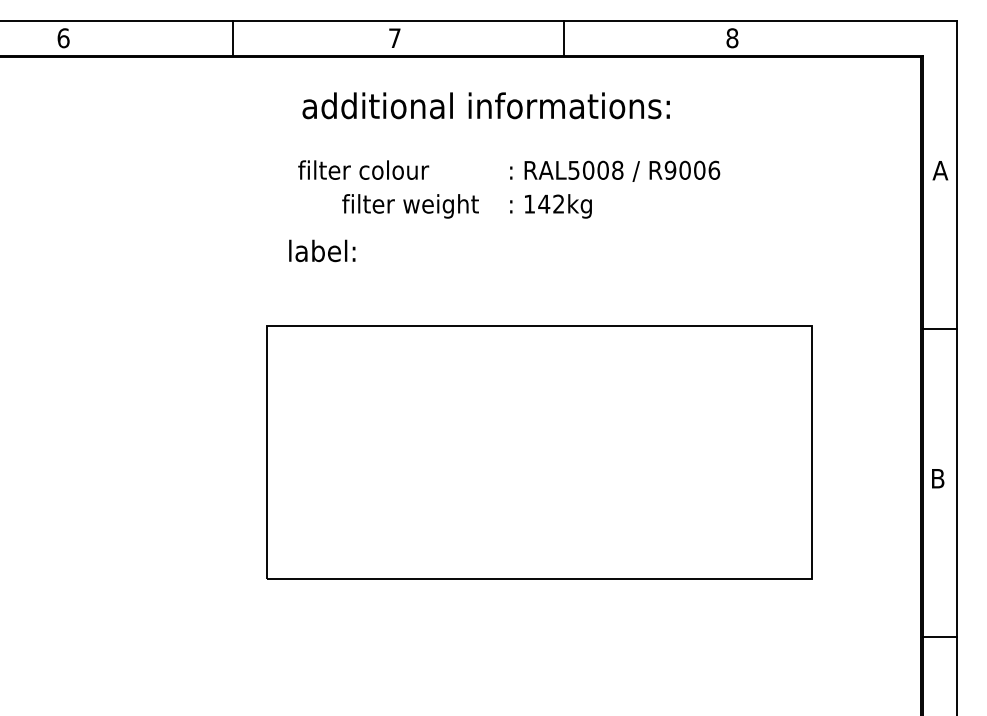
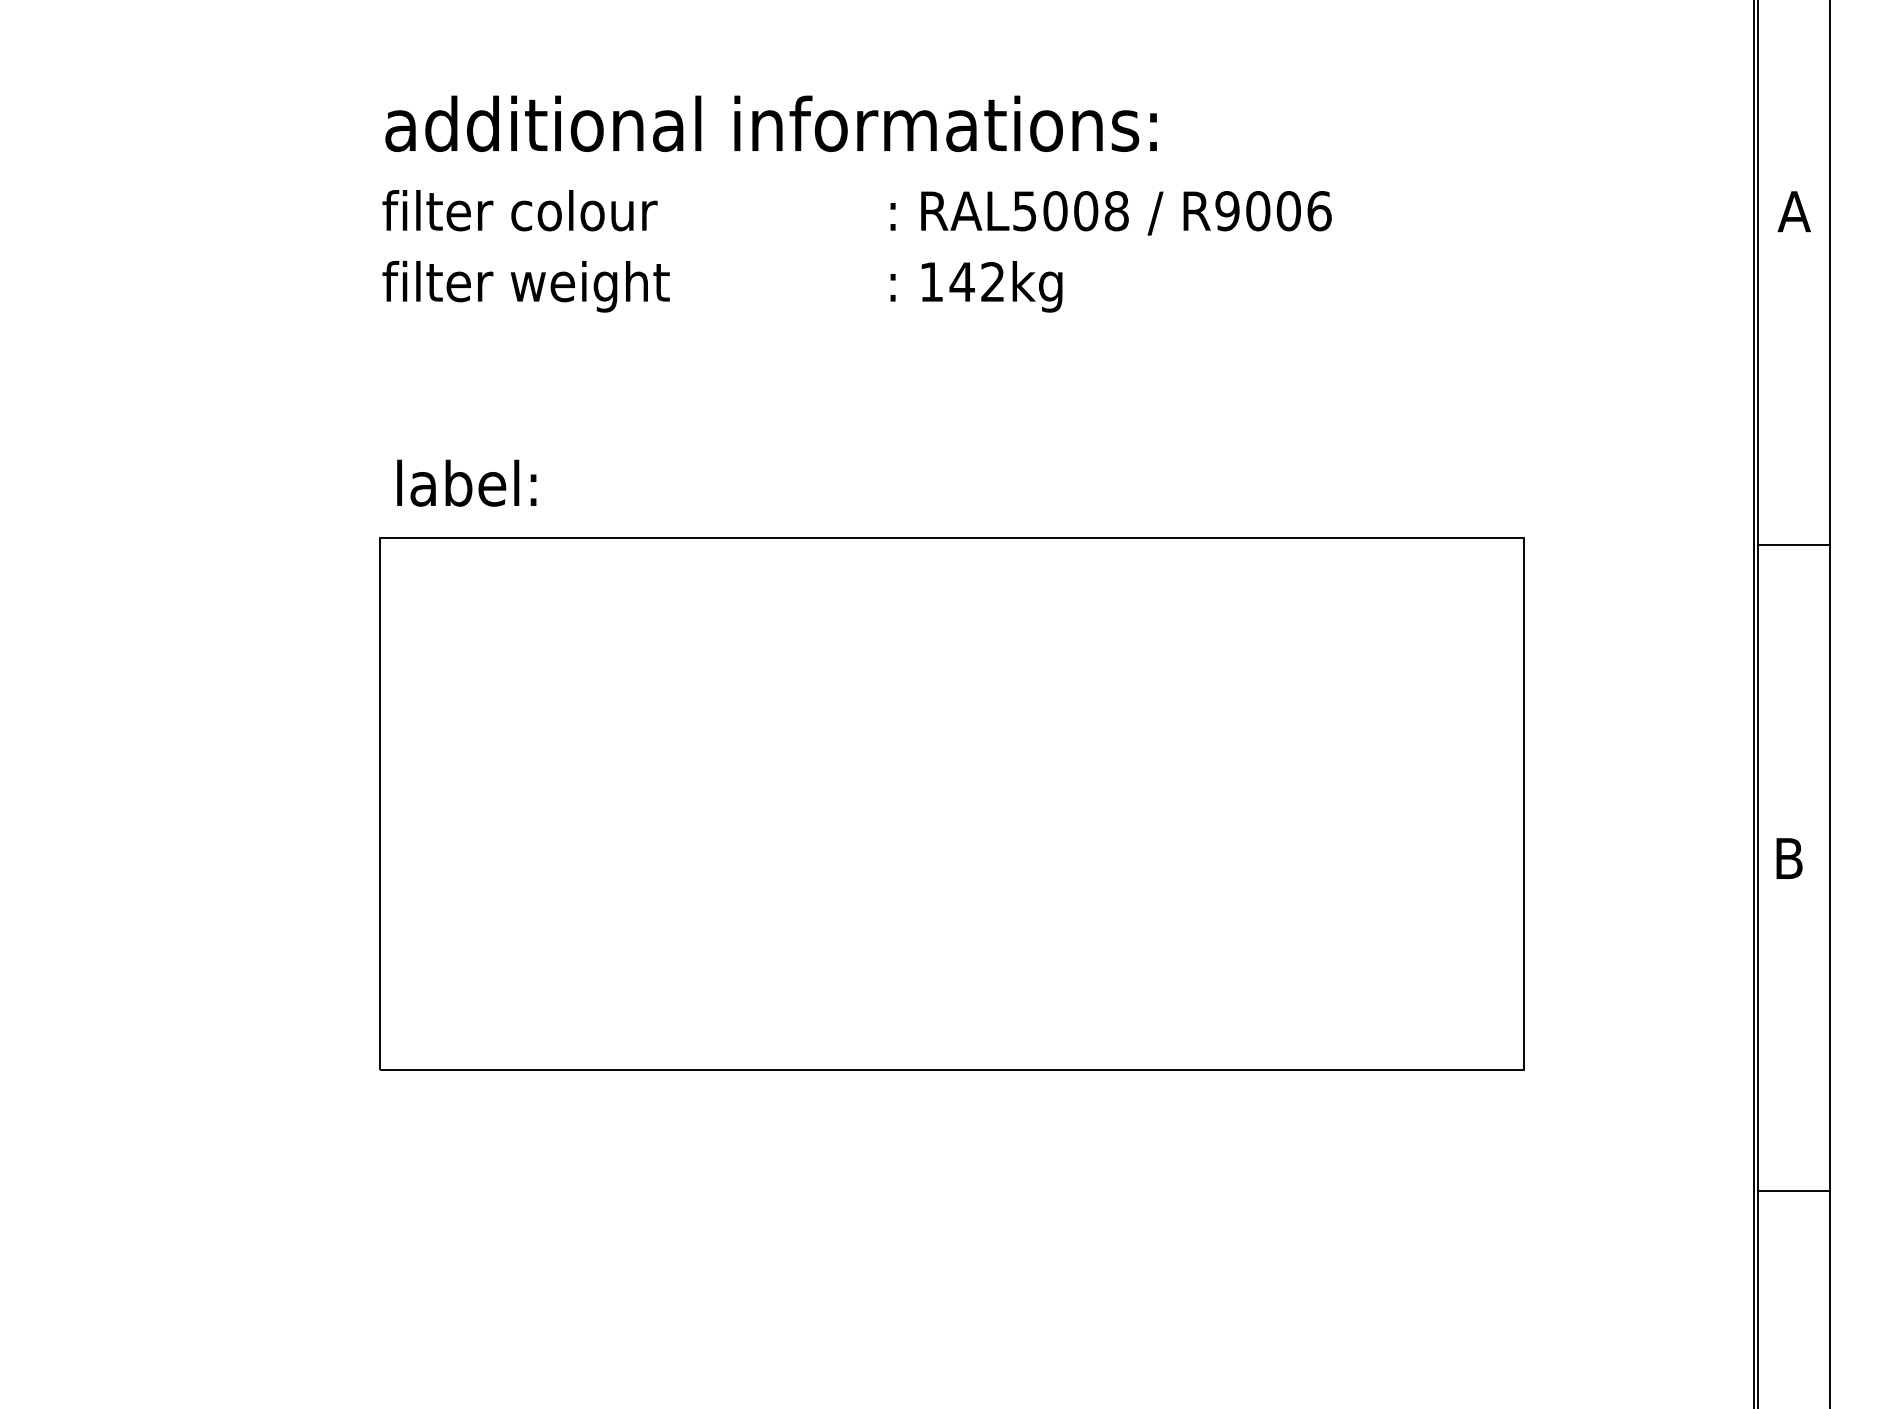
text: (485, 105) -> (769, 123), moved
text: (363, 169) -> (519, 209), moved
text: (410, 206) -> (526, 286), moved
text: (322, 250) -> (467, 482), moved

